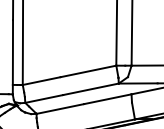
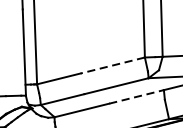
line: (87, 71) -> (111, 65), solid -> dashed
line: (108, 99) -> (137, 97), solid -> dashed

